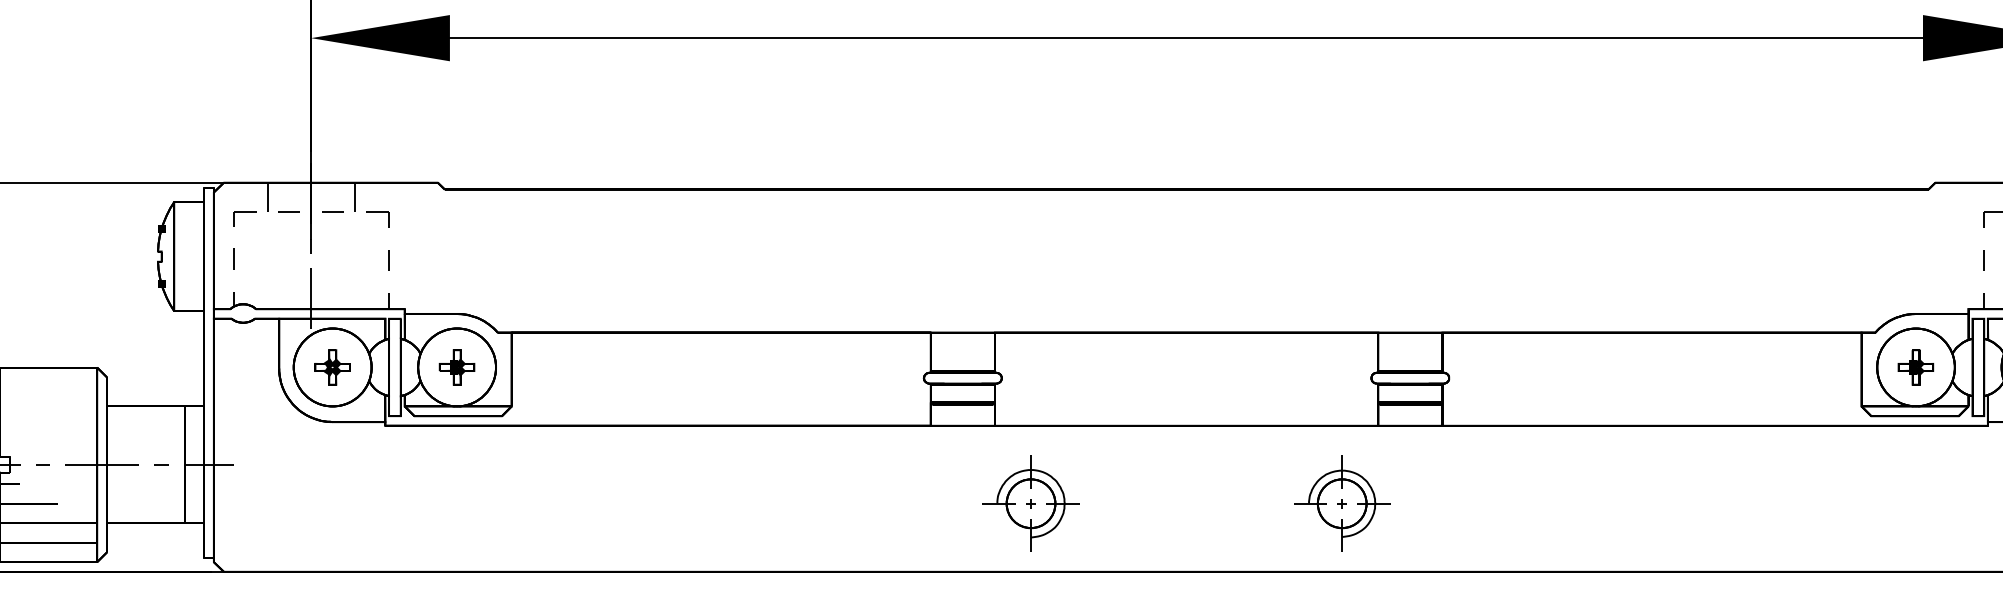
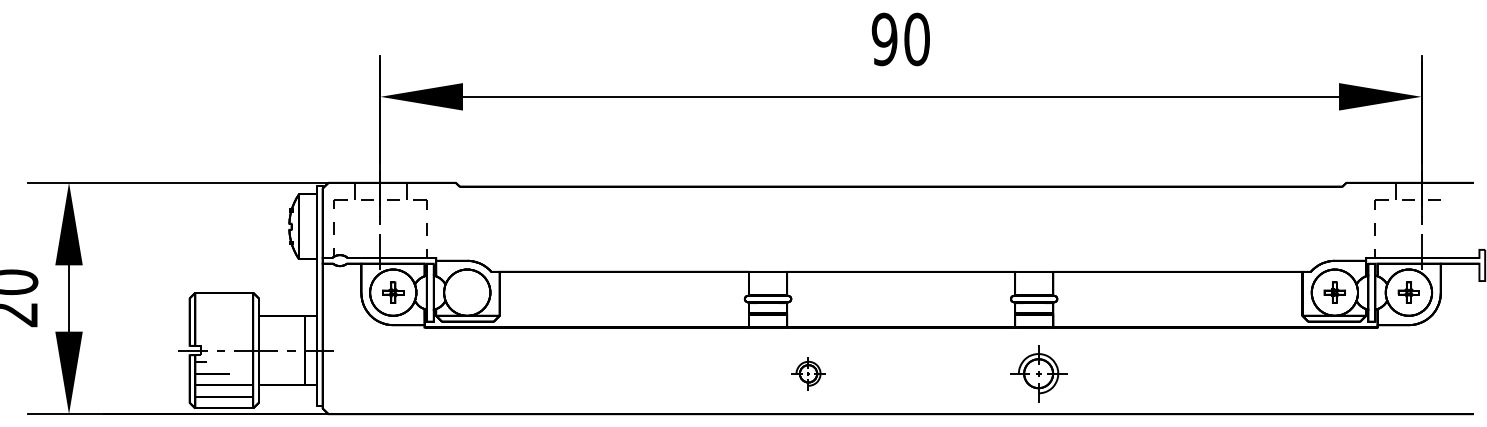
part: (457, 367) -> (467, 292), removed
part: (1030, 503) -> (808, 373), size x0.6
part: (1341, 503) -> (1038, 373), moved

